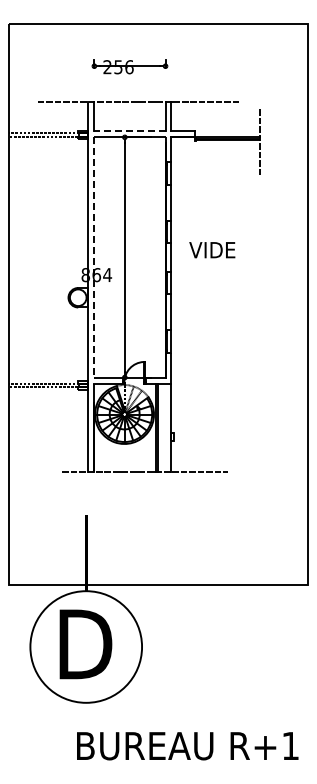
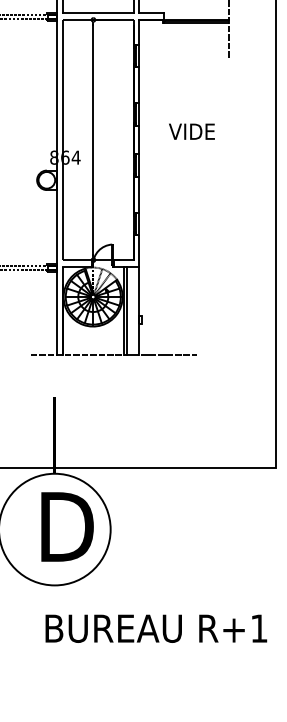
line: (129, 130) -> (98, 13), dashed -> solid
text: (212, 250) -> (192, 132), moved
line: (94, 257) -> (63, 140), dashed -> solid
text: (85, 644) -> (67, 527), moved

